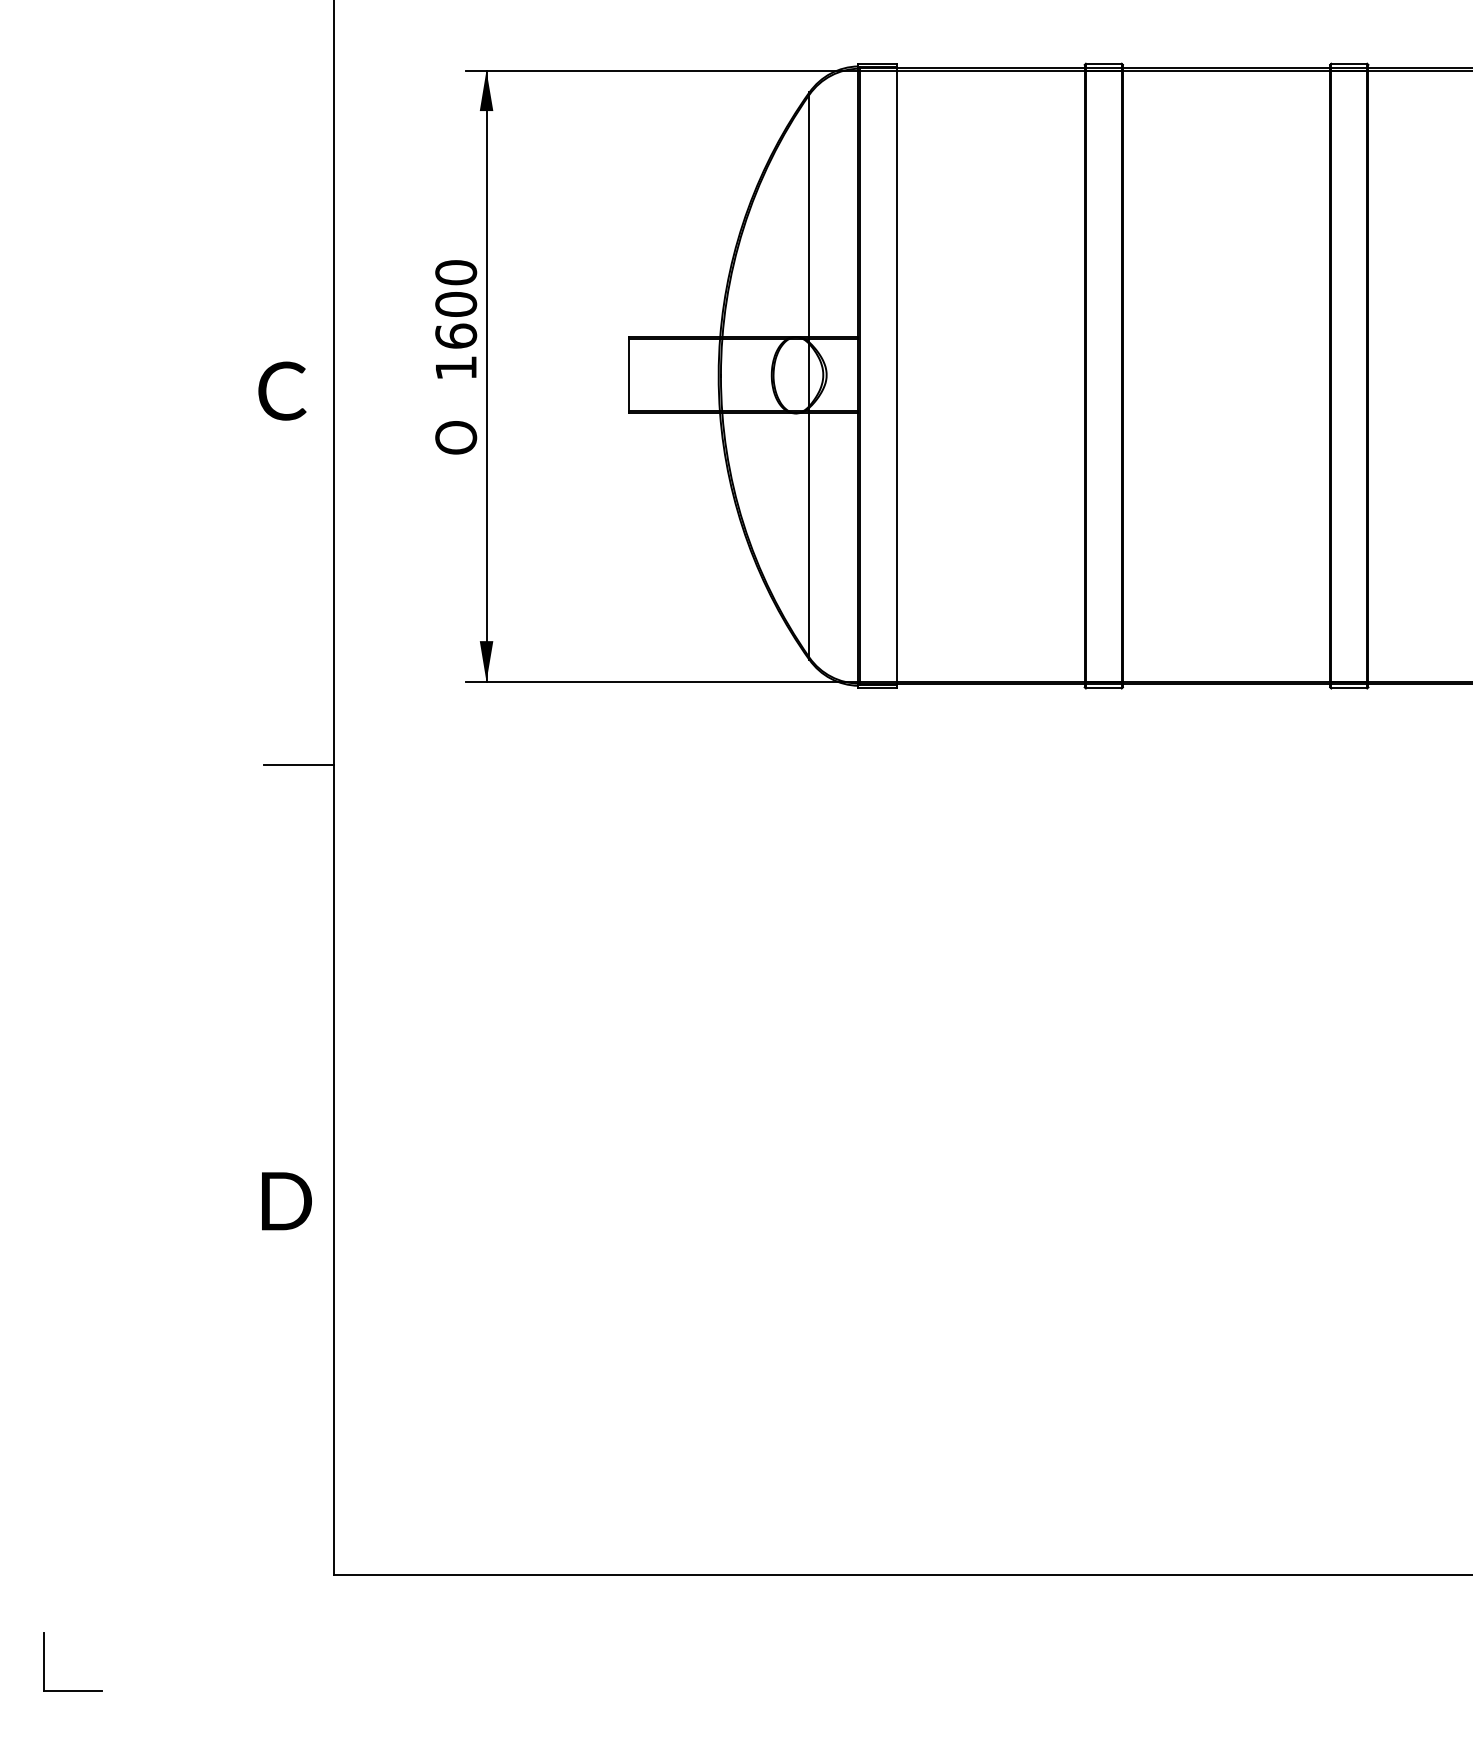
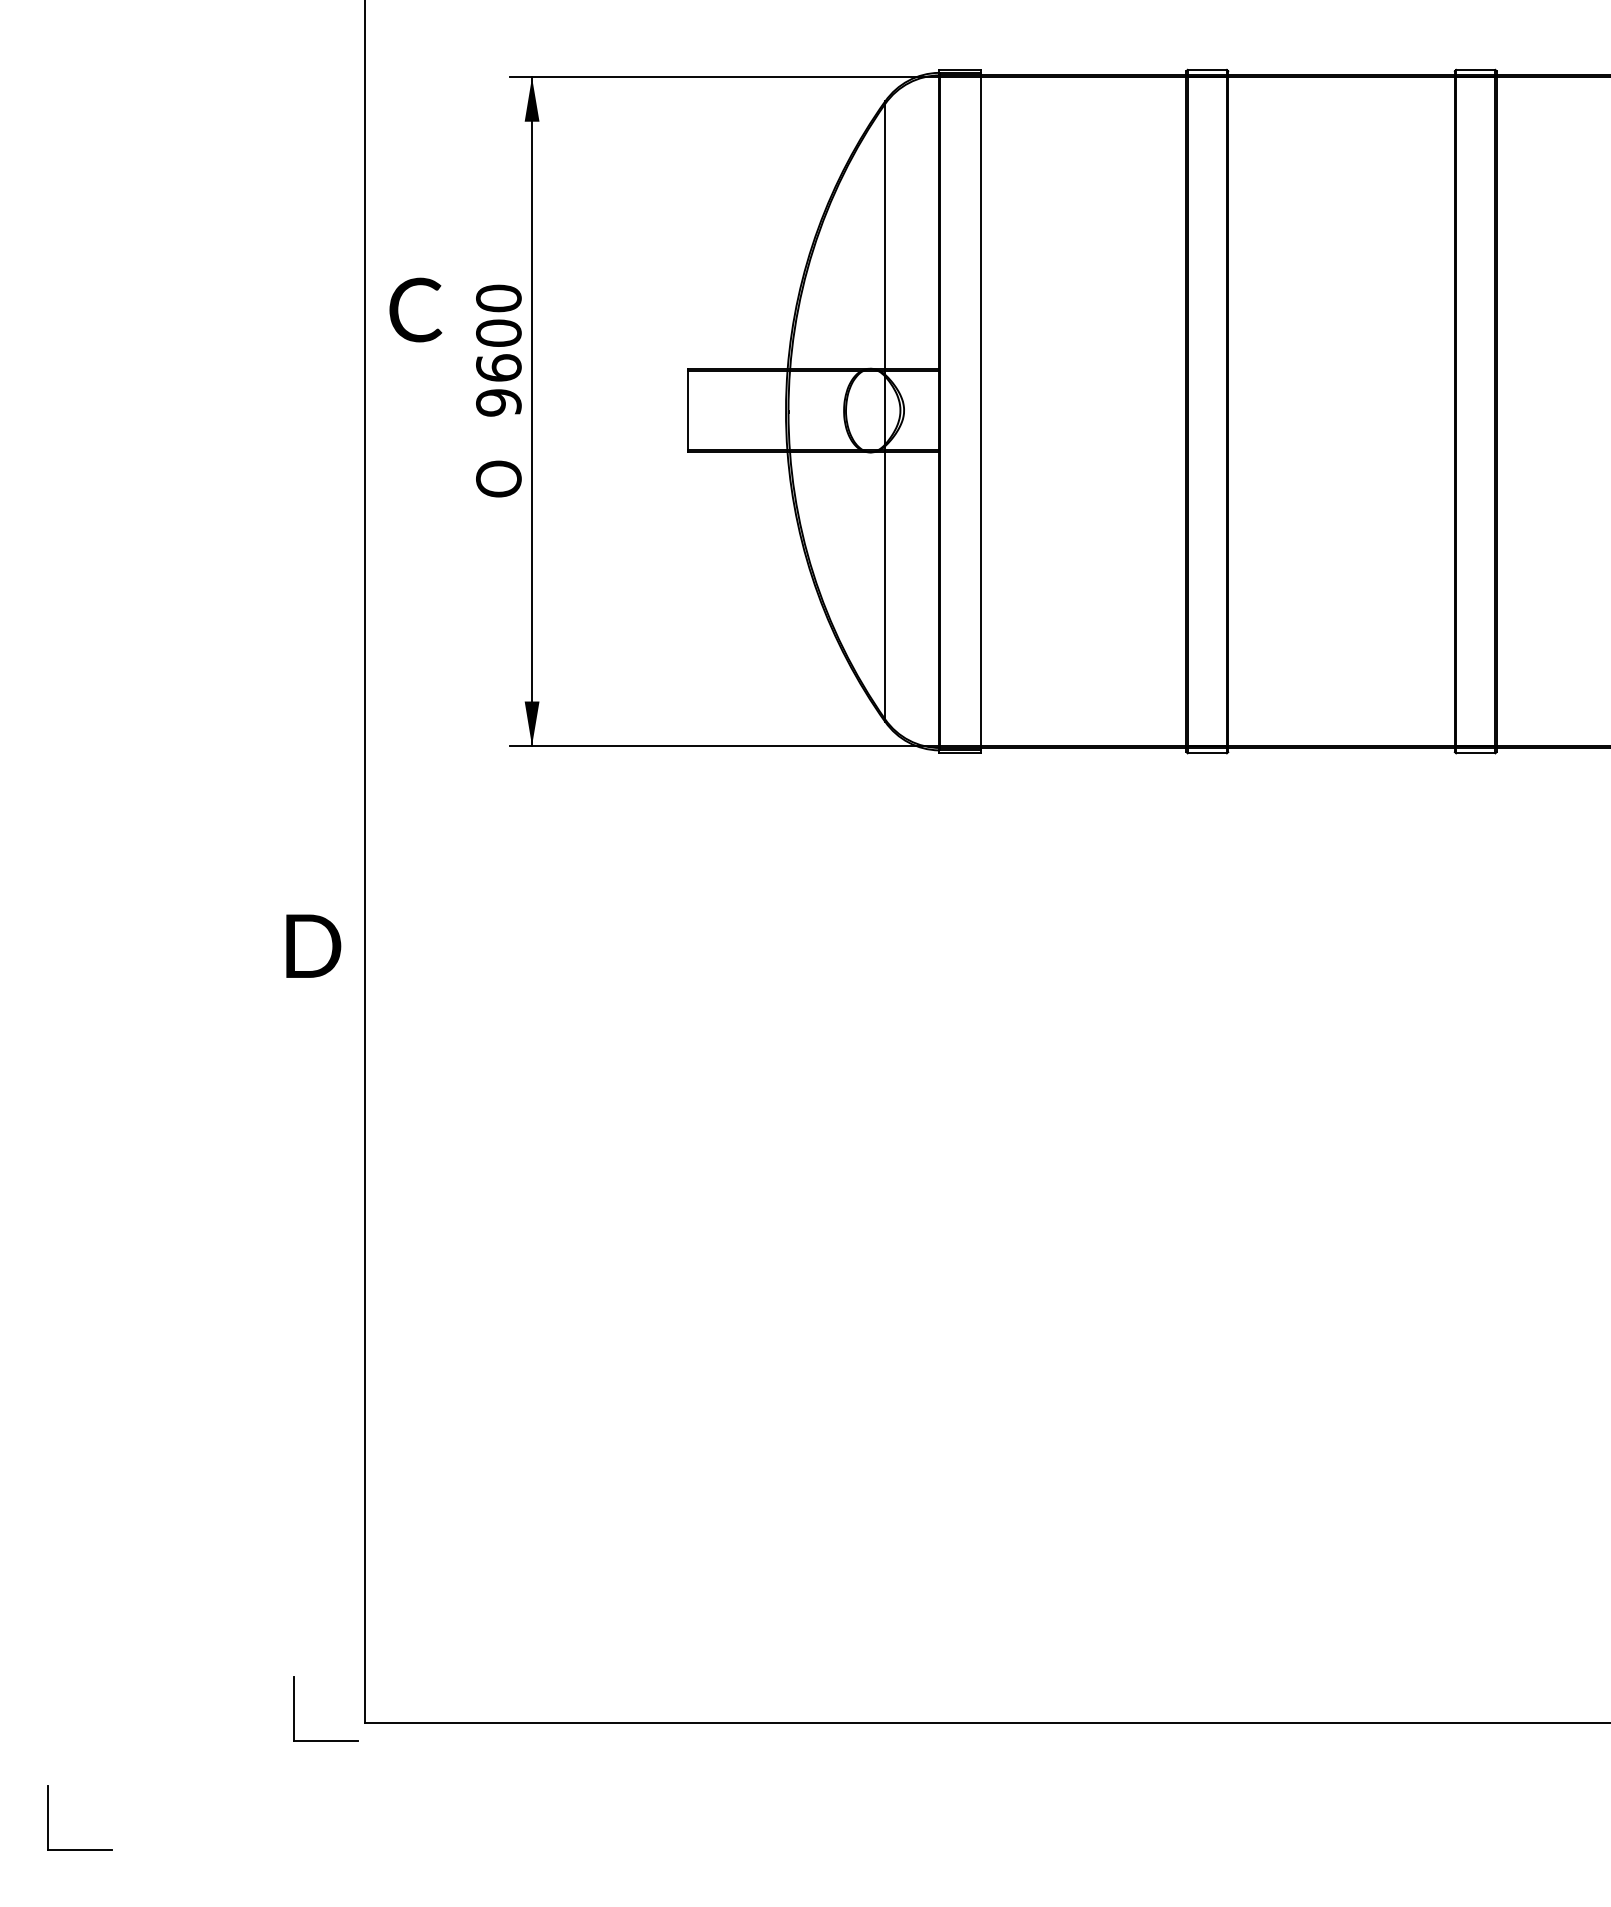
text: (455, 367) -> (498, 402), 1600 -> 9600
text: (282, 390) -> (415, 309), moved
line: (298, 765) -> (326, 837), removed
text: (286, 1200) -> (313, 945), moved
part: (269, 1561) -> (294, 1708), added

